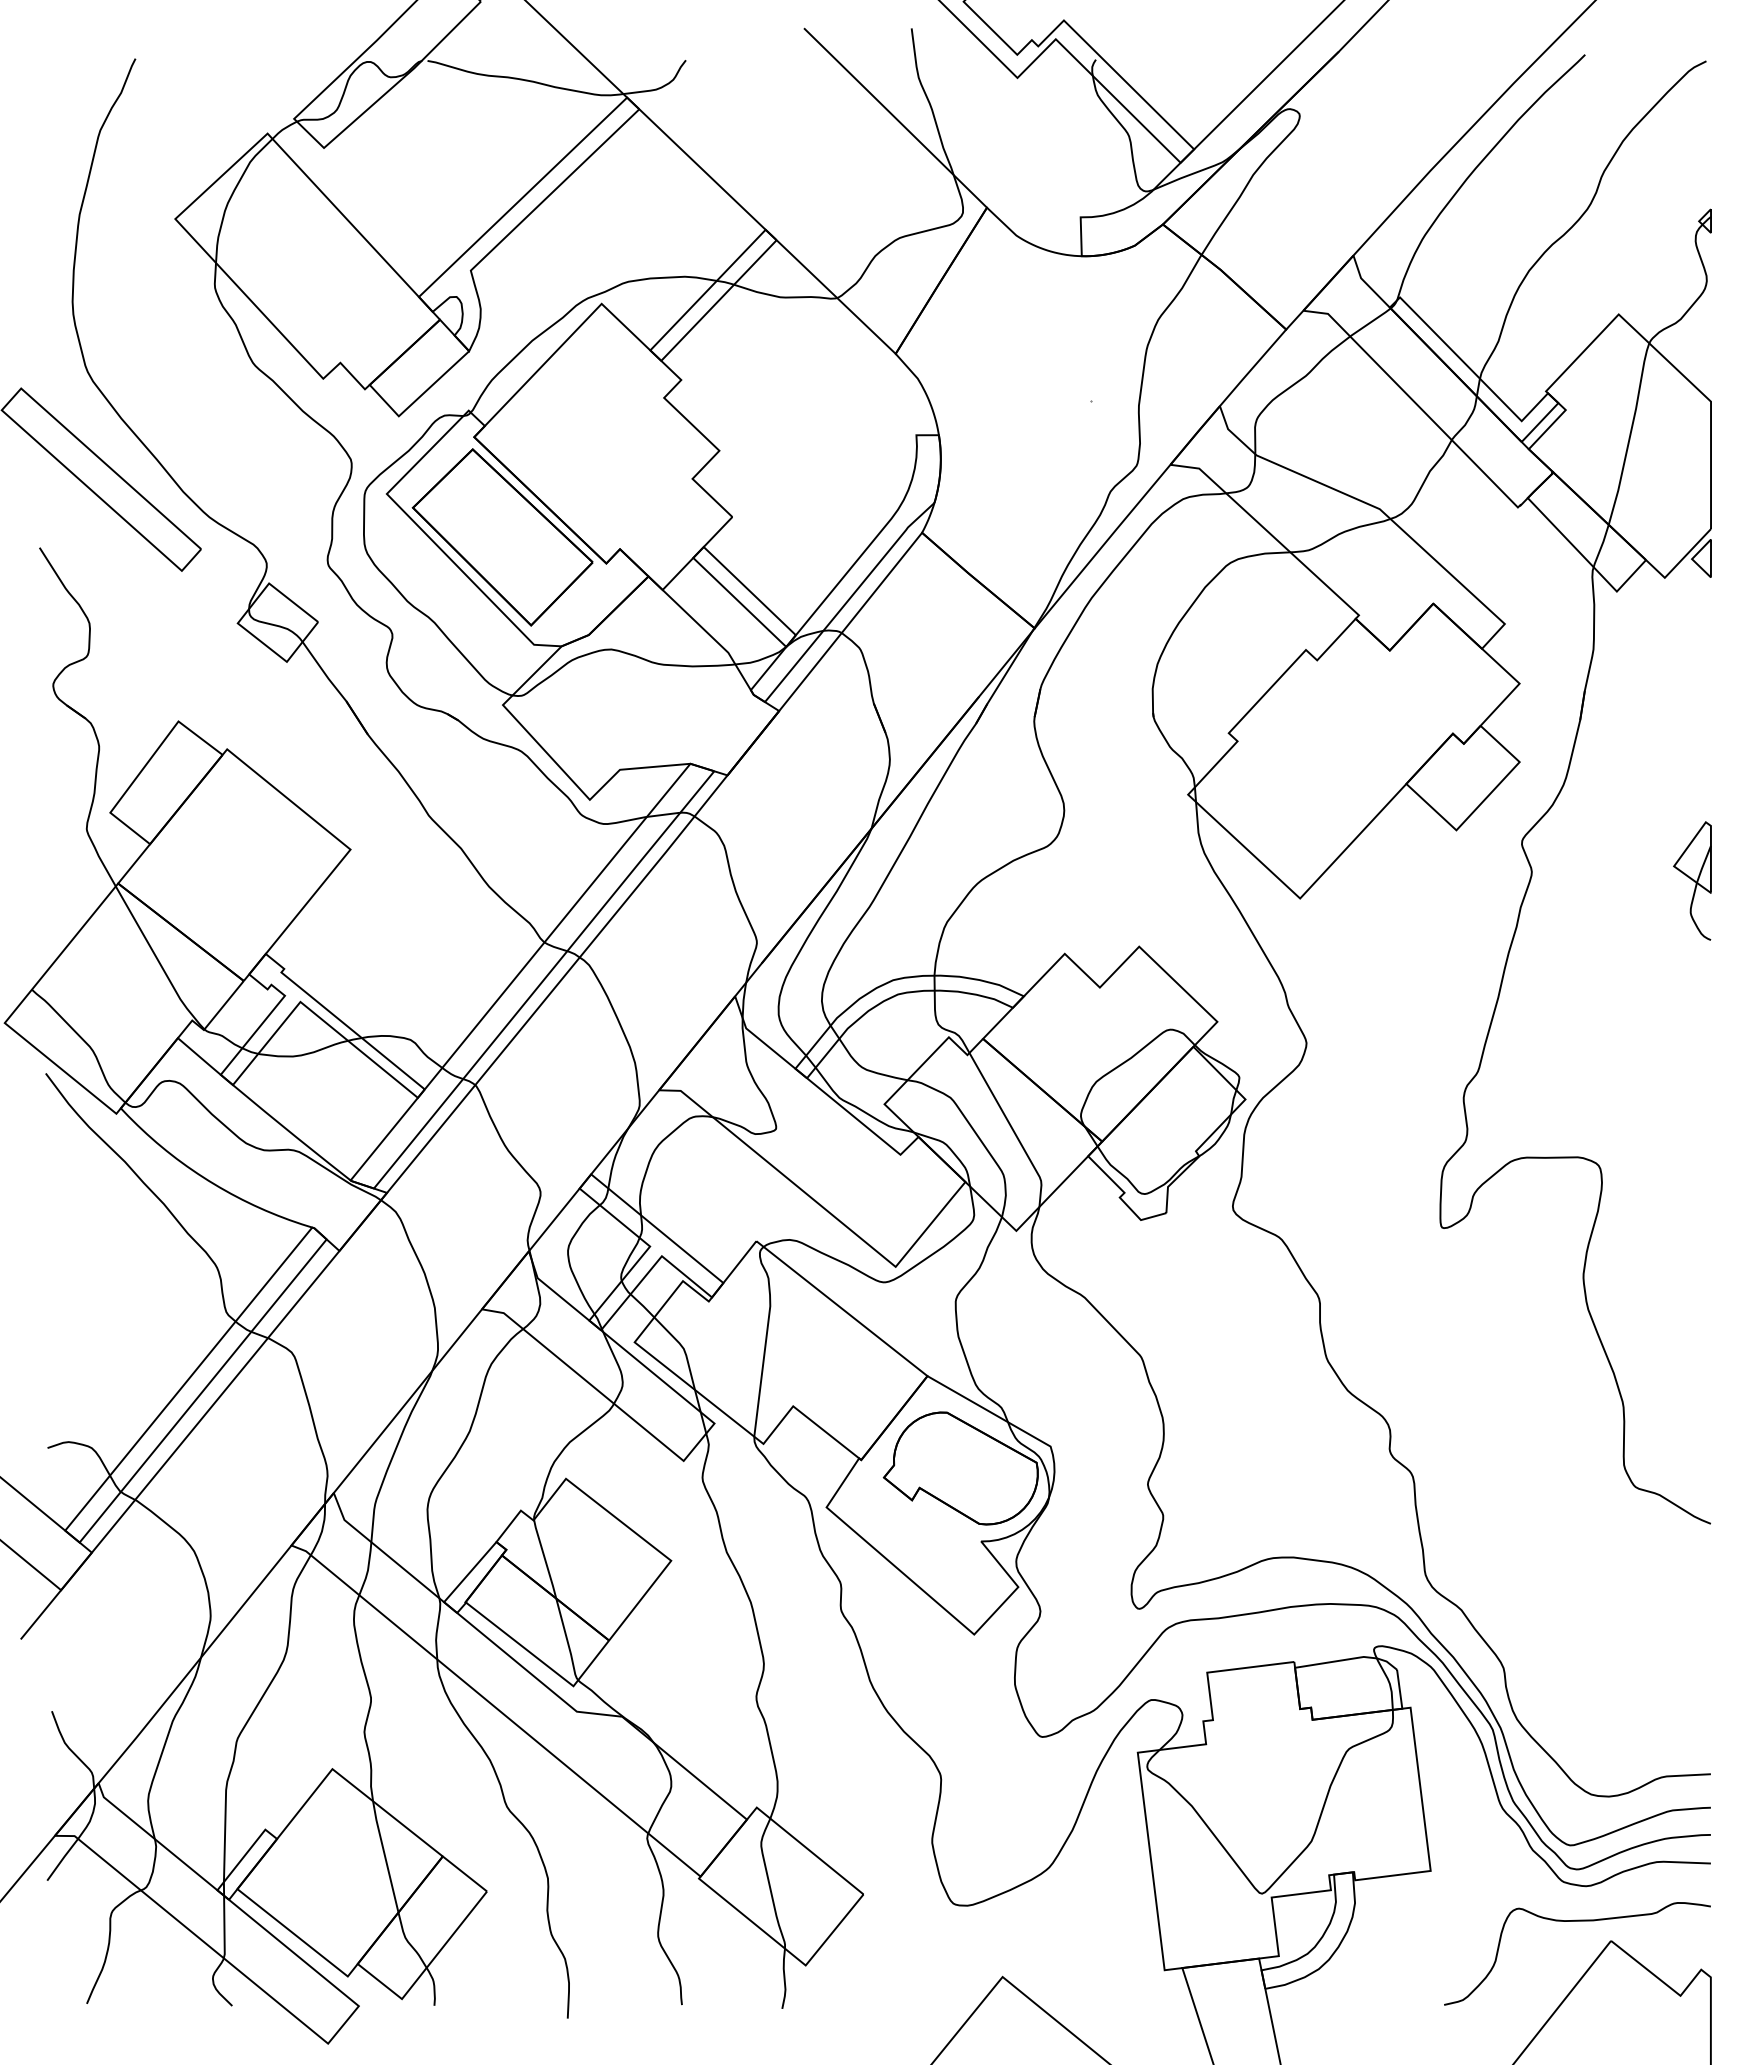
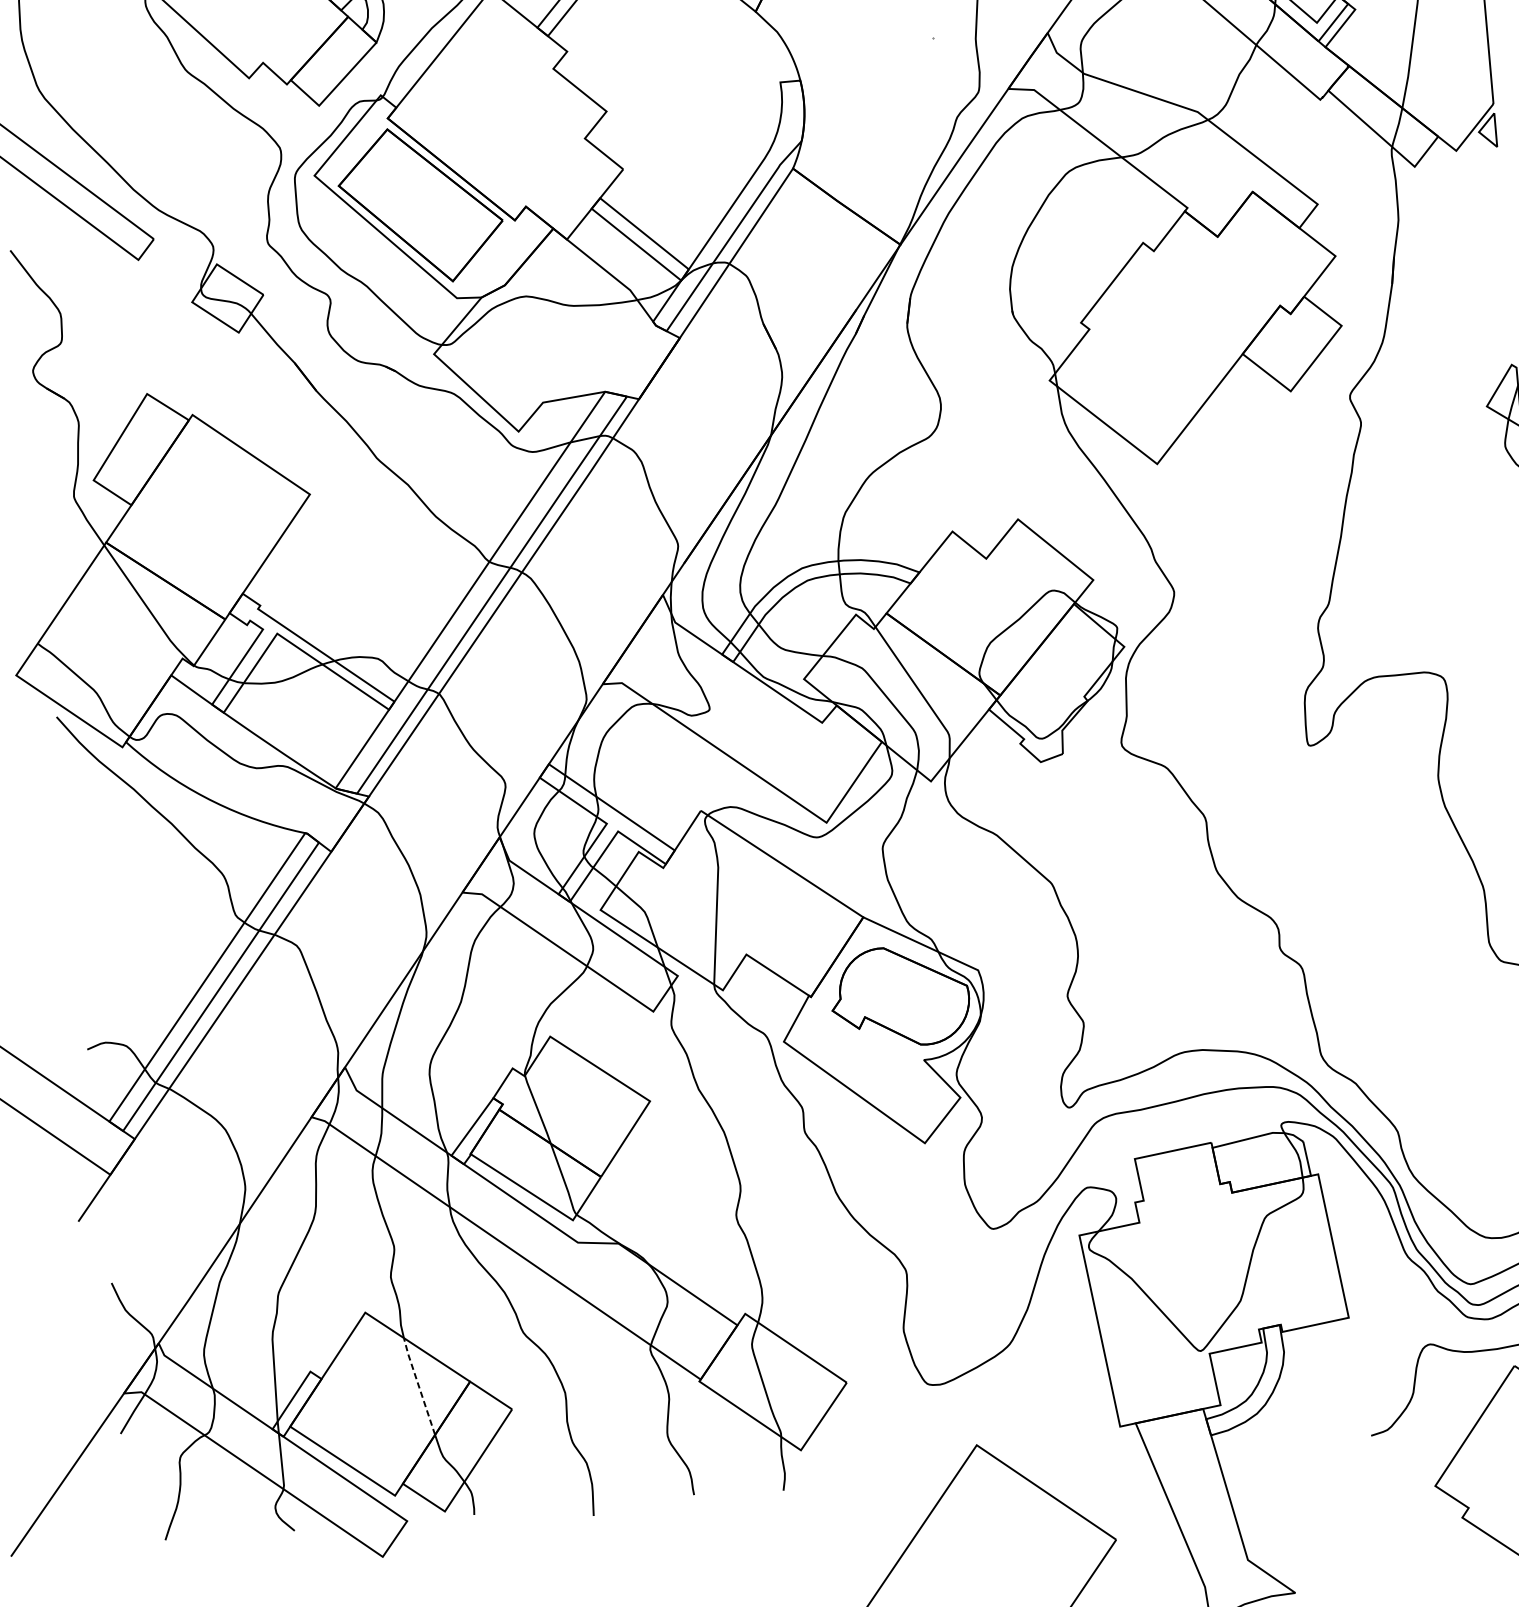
line: (384, 1855) -> (418, 1385), solid -> dashed

